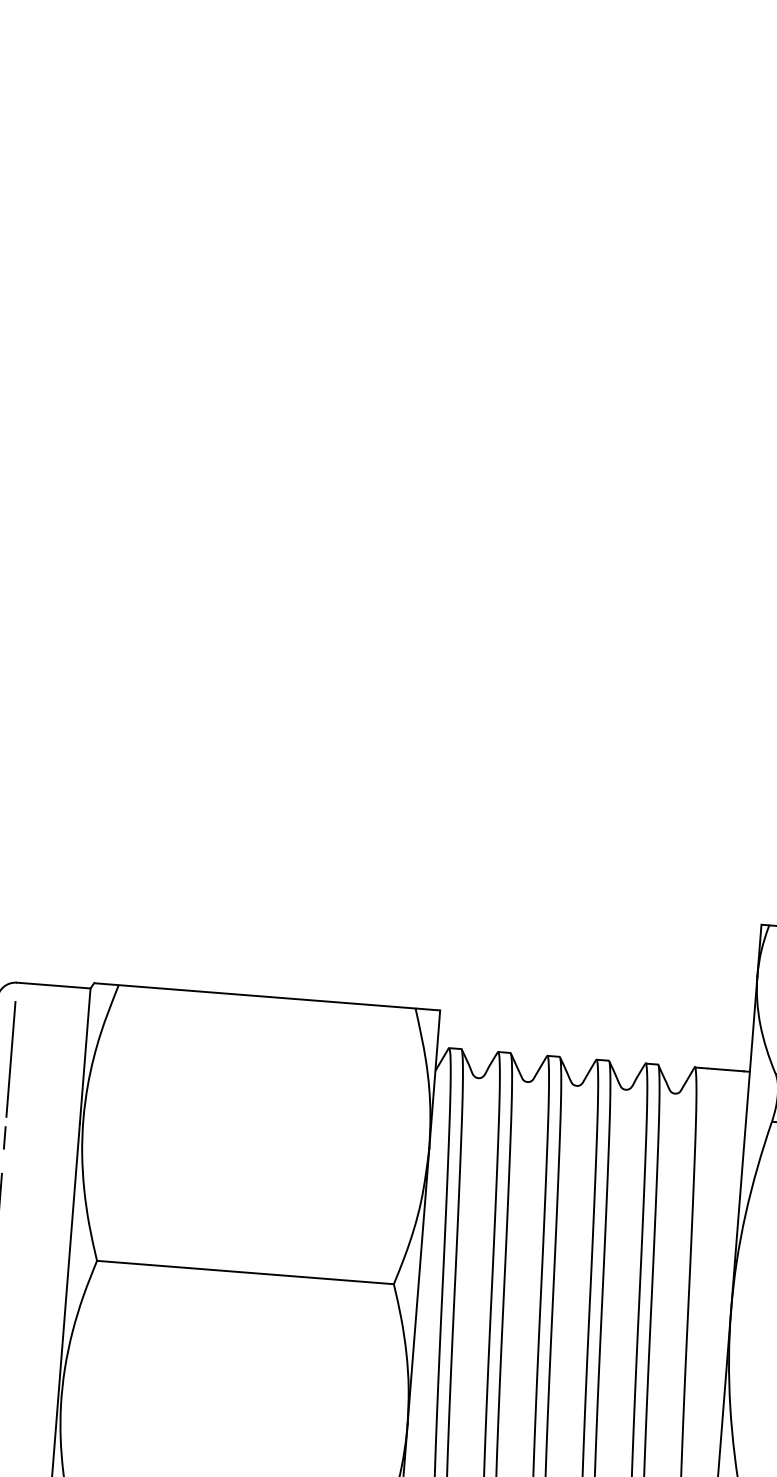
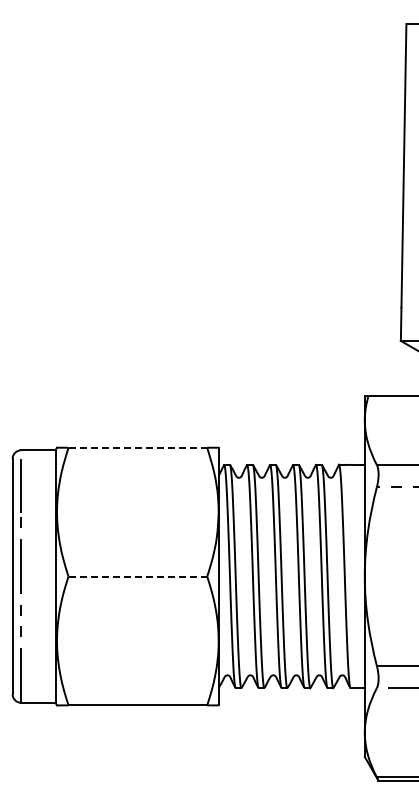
line: (268, 996) -> (138, 447), solid -> dashed
line: (246, 1272) -> (138, 576), solid -> dashed

